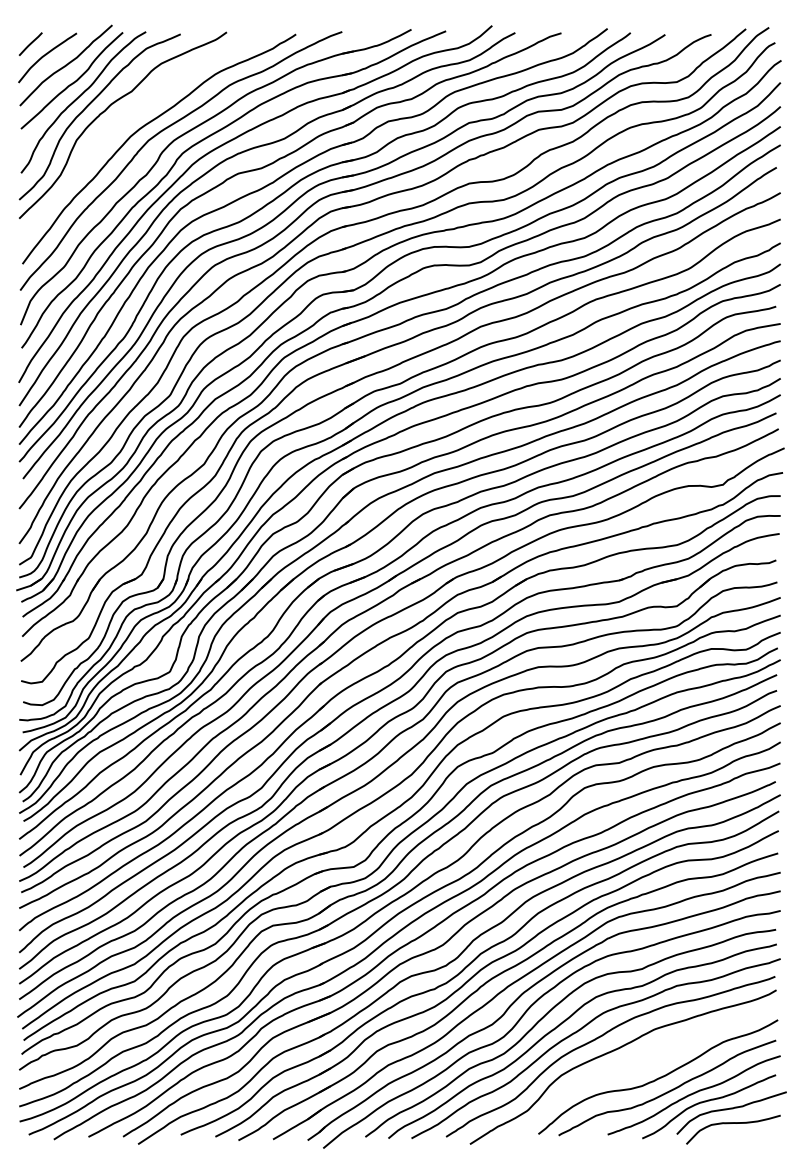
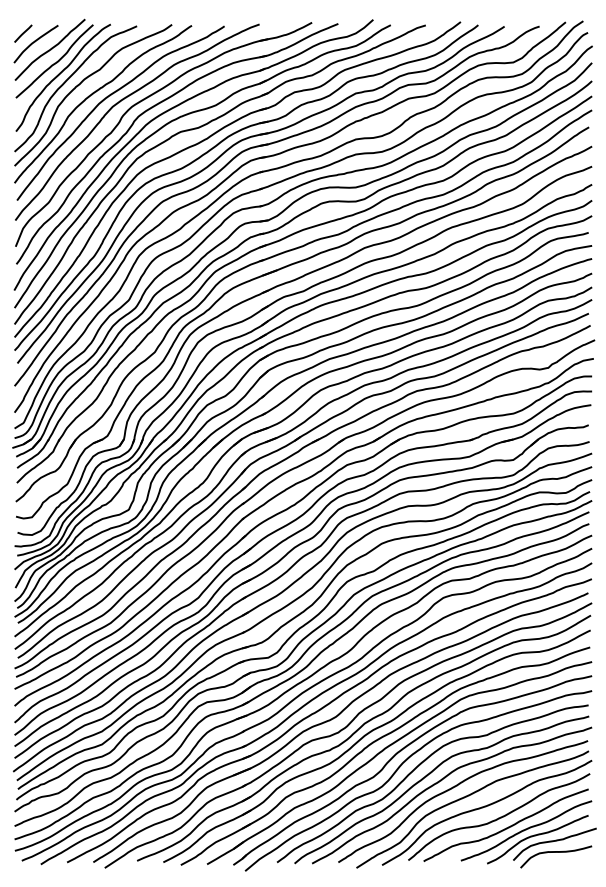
curve: (125, 122) -> (95, 93), added
curve: (639, 1064) -> (485, 807), added

